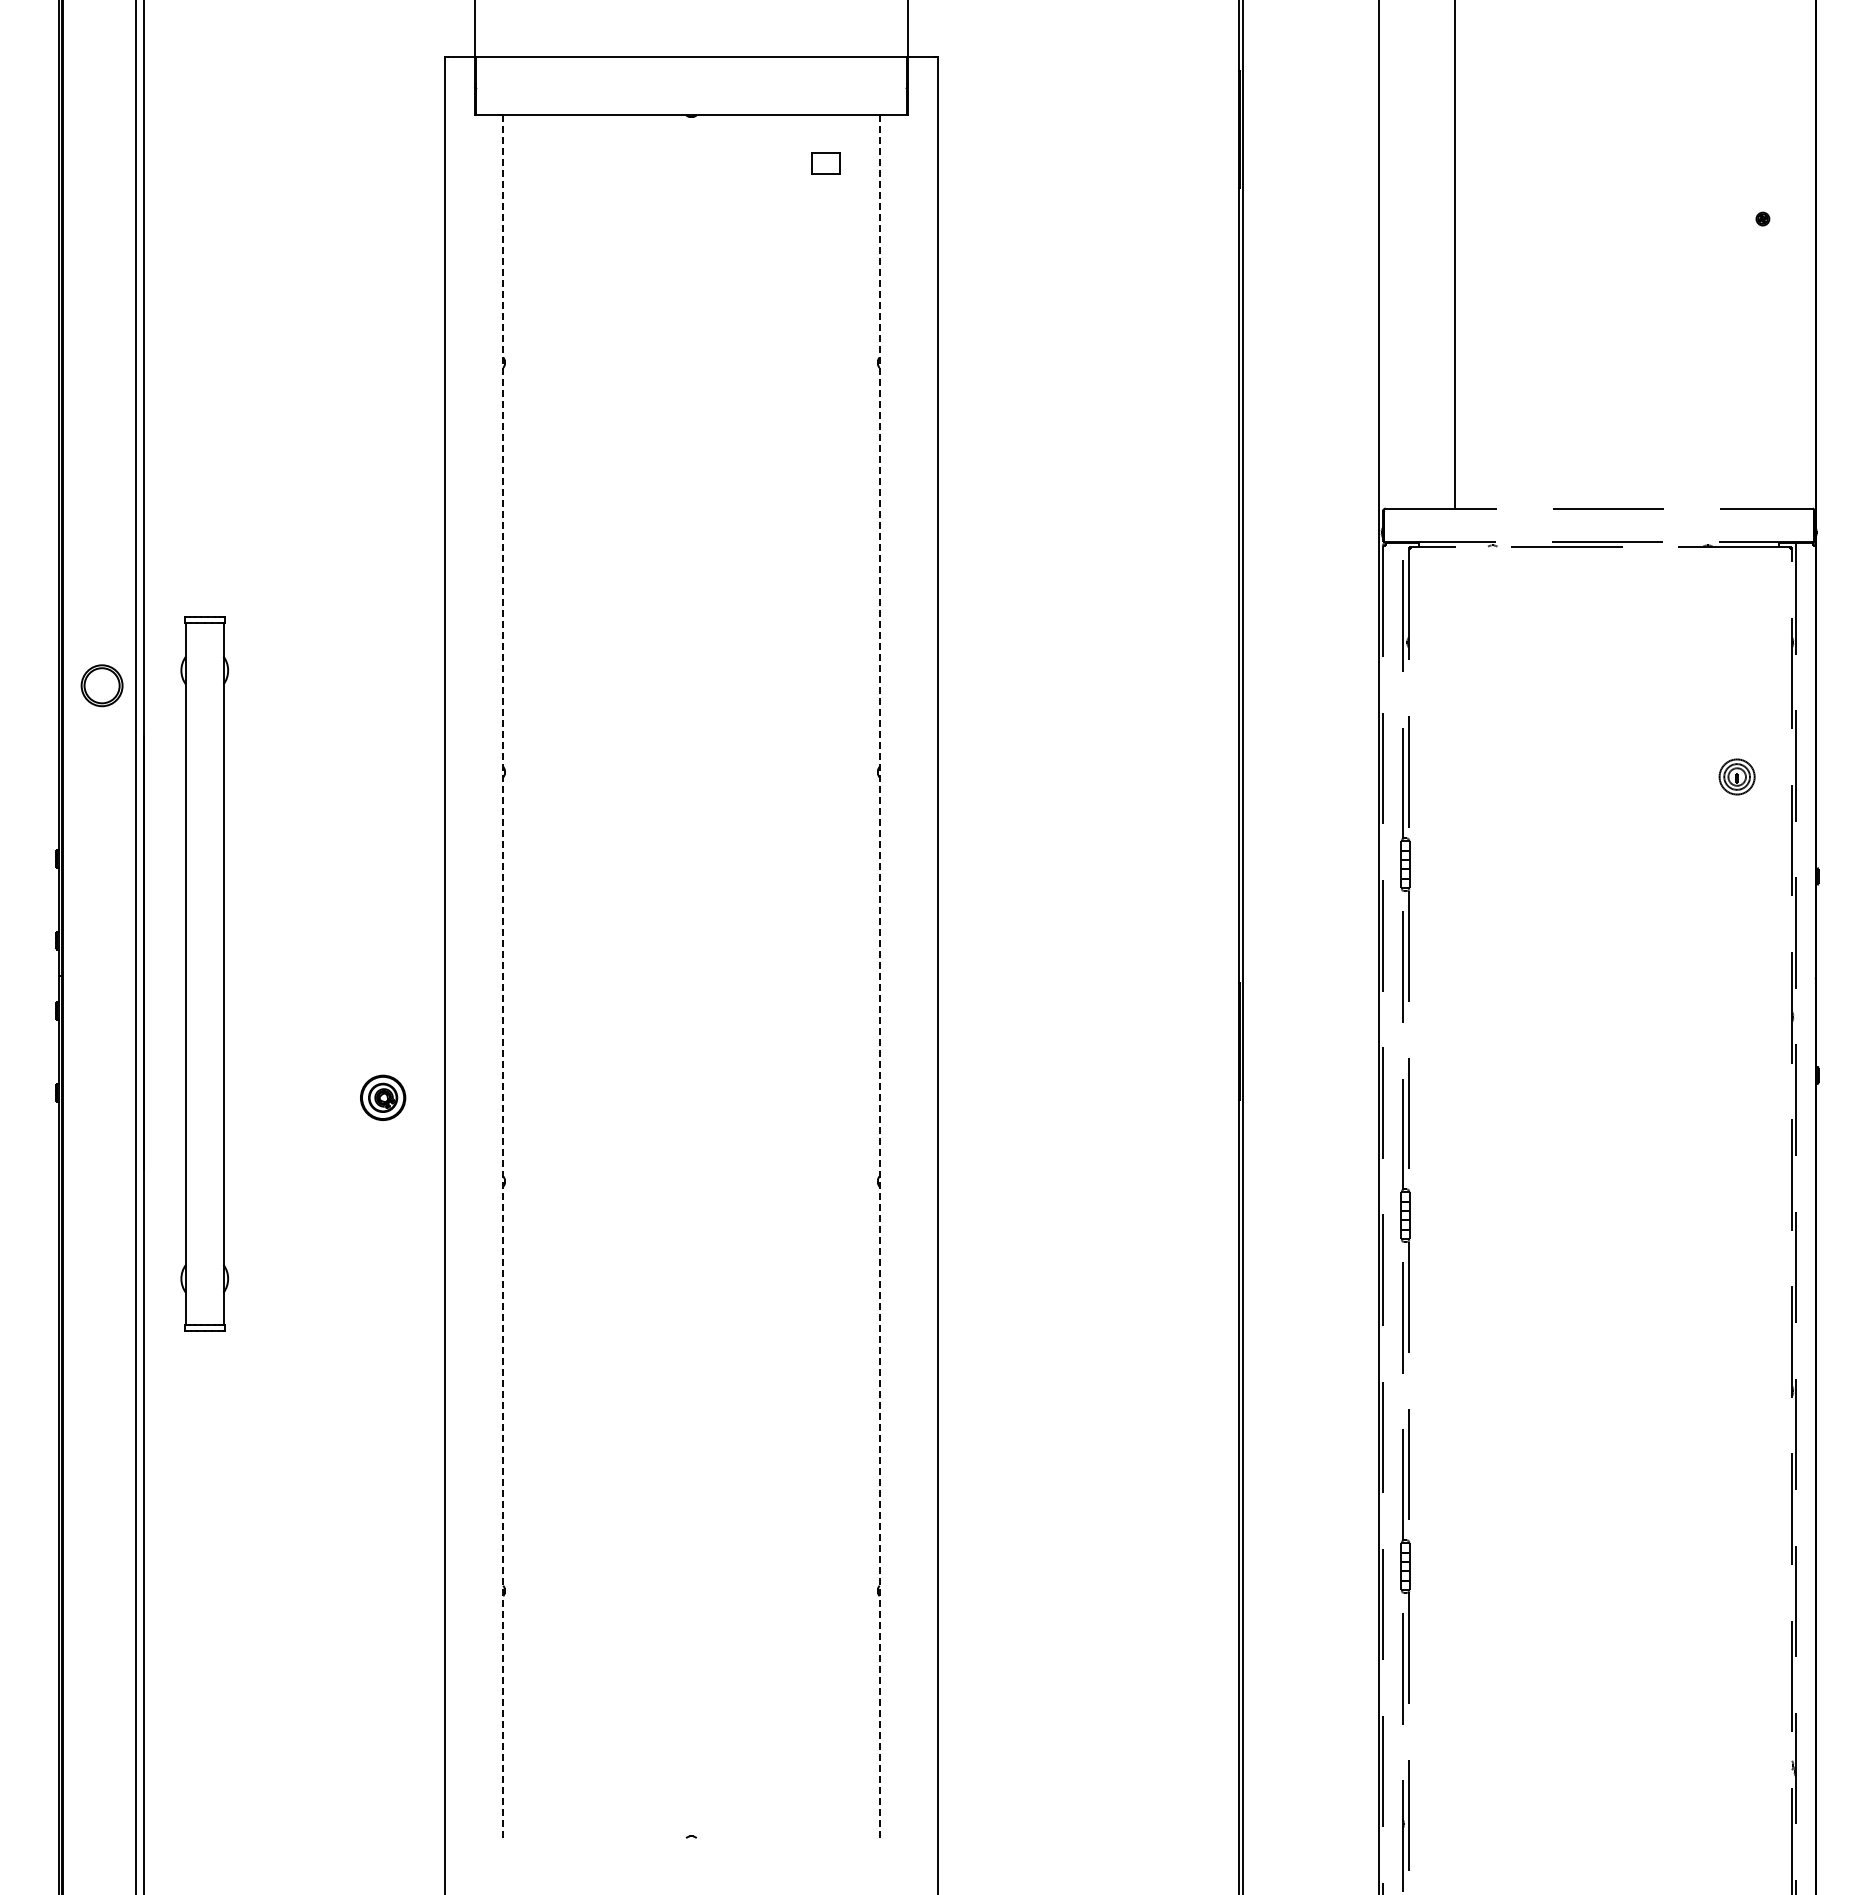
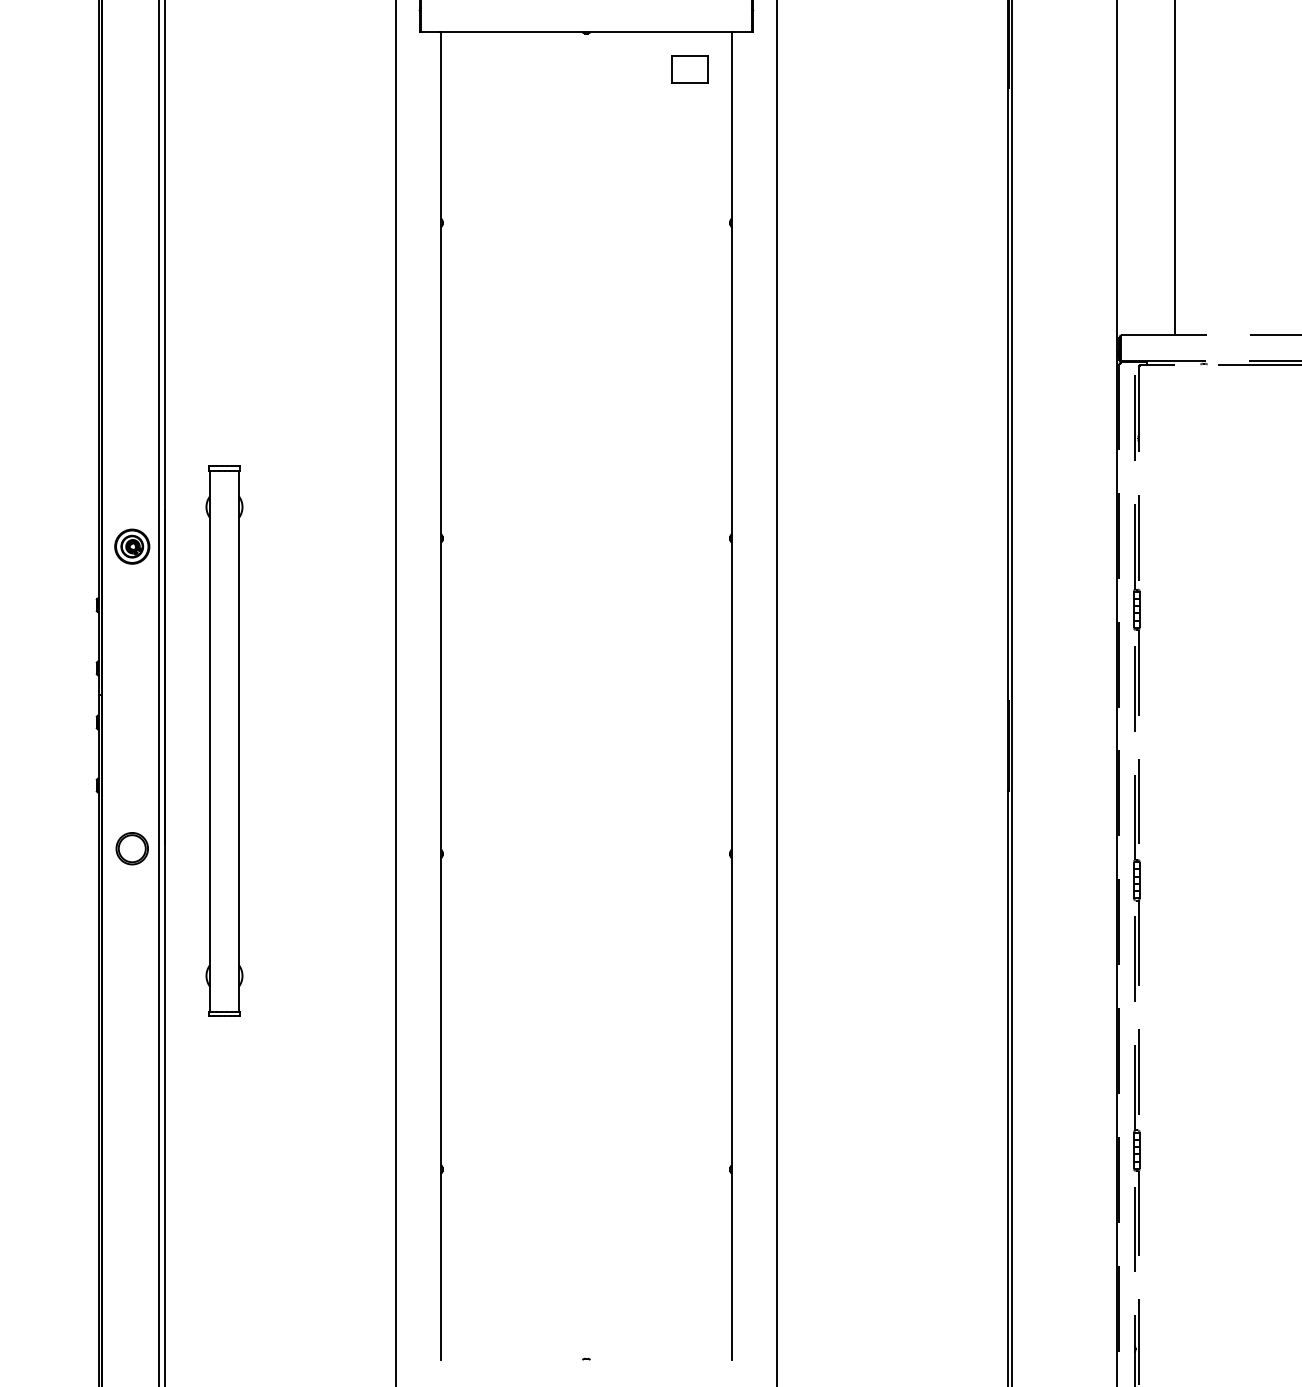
part: (825, 163) -> (689, 69), size x1.67
part: (101, 685) -> (131, 848), moved
part: (204, 973) -> (224, 740), moved
line: (503, 976) -> (441, 695), dashed -> solid
line: (879, 977) -> (731, 696), dashed -> solid
part: (383, 1097) -> (132, 546), moved

